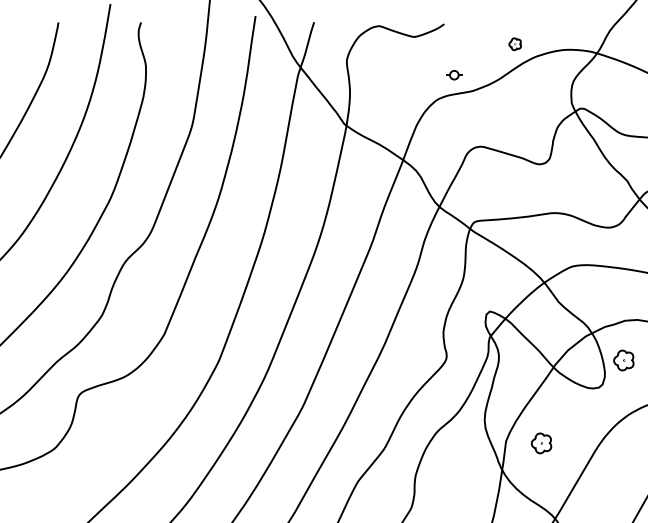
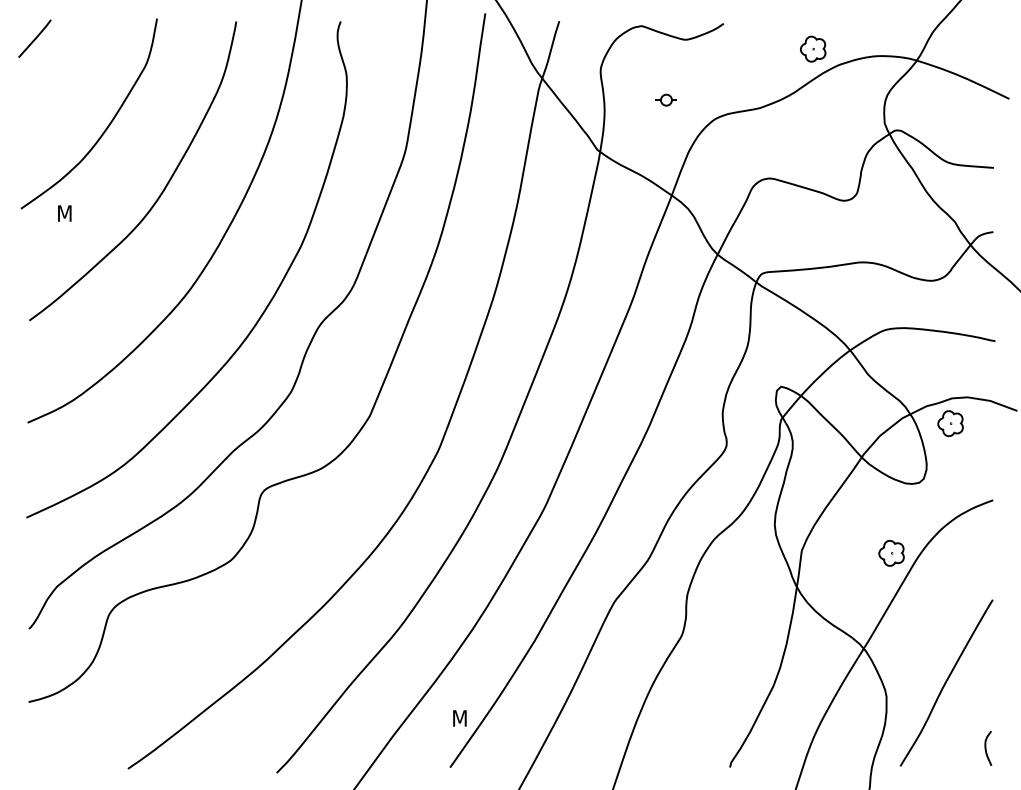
part: (515, 43) -> (813, 48), size x1.67
part: (453, 74) -> (665, 99), moved
part: (623, 360) -> (950, 423), moved
part: (541, 443) -> (891, 553), moved

